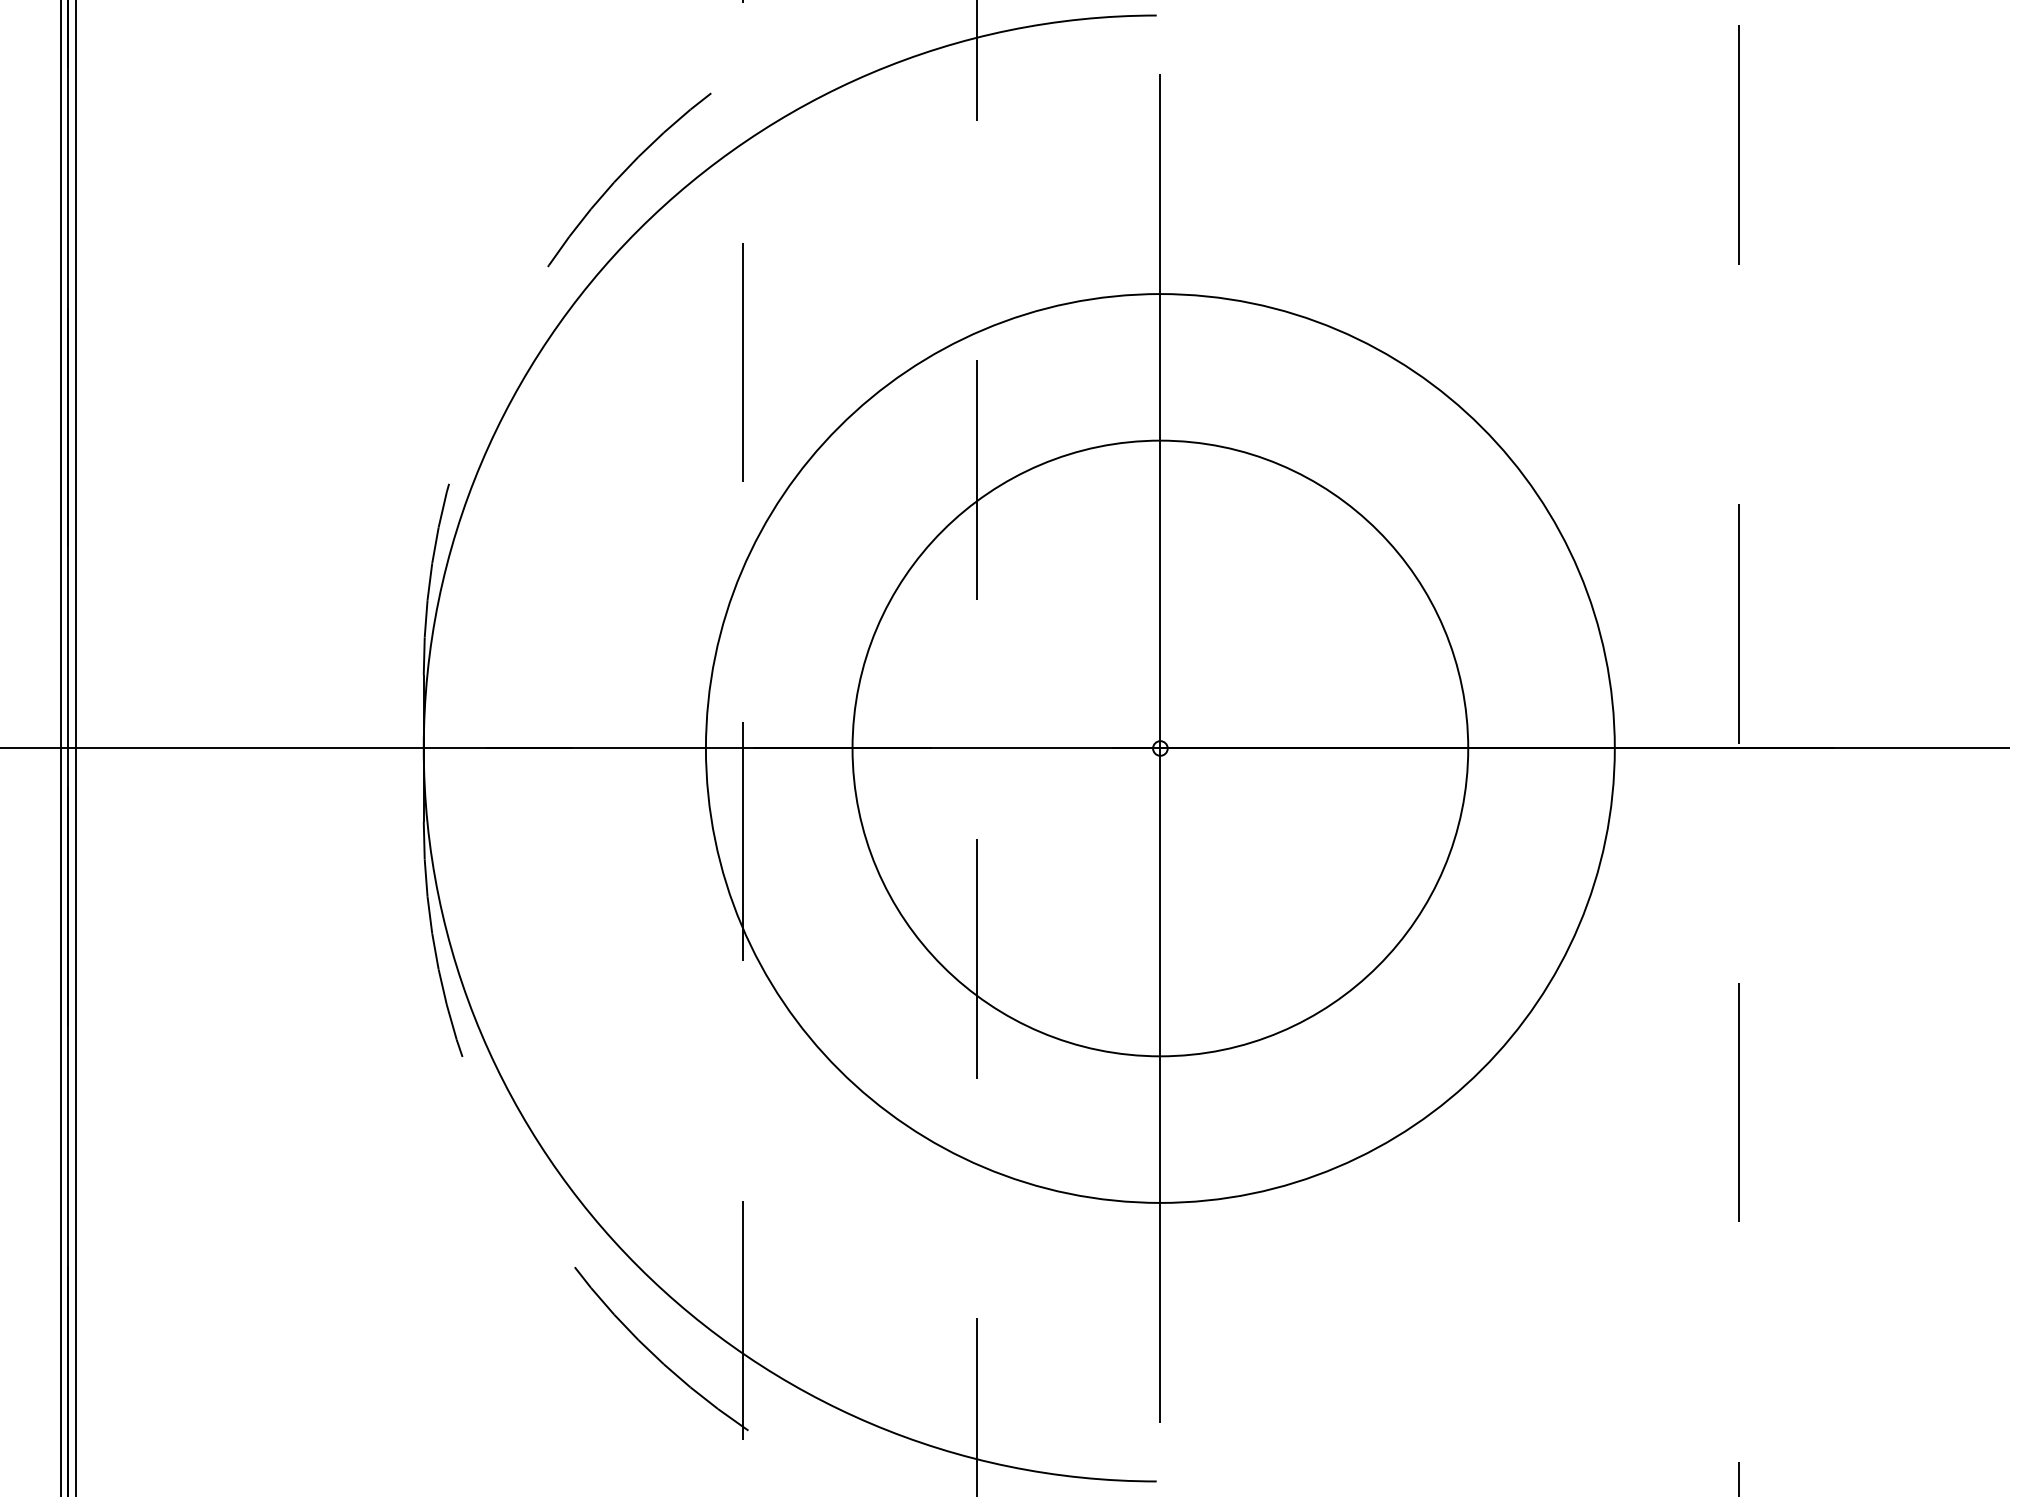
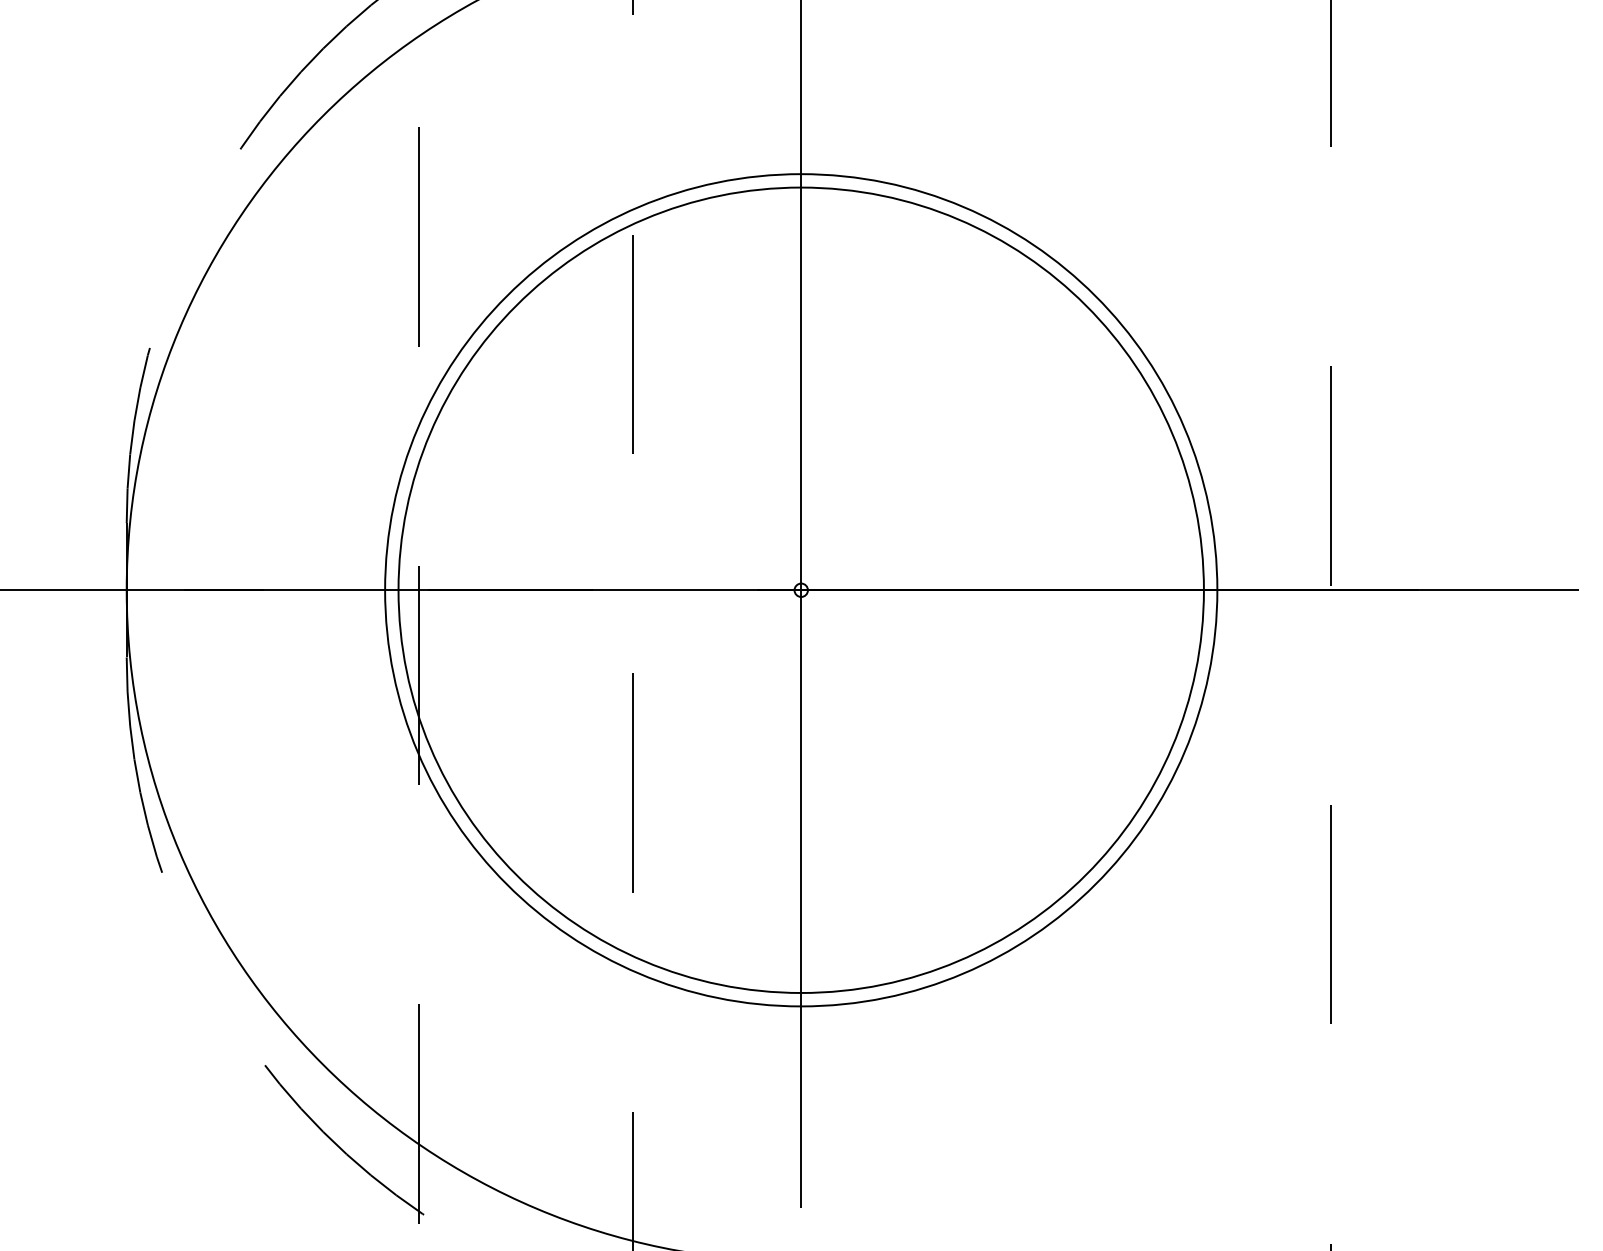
circle: (1160, 748) -> (801, 590), size x1.43

